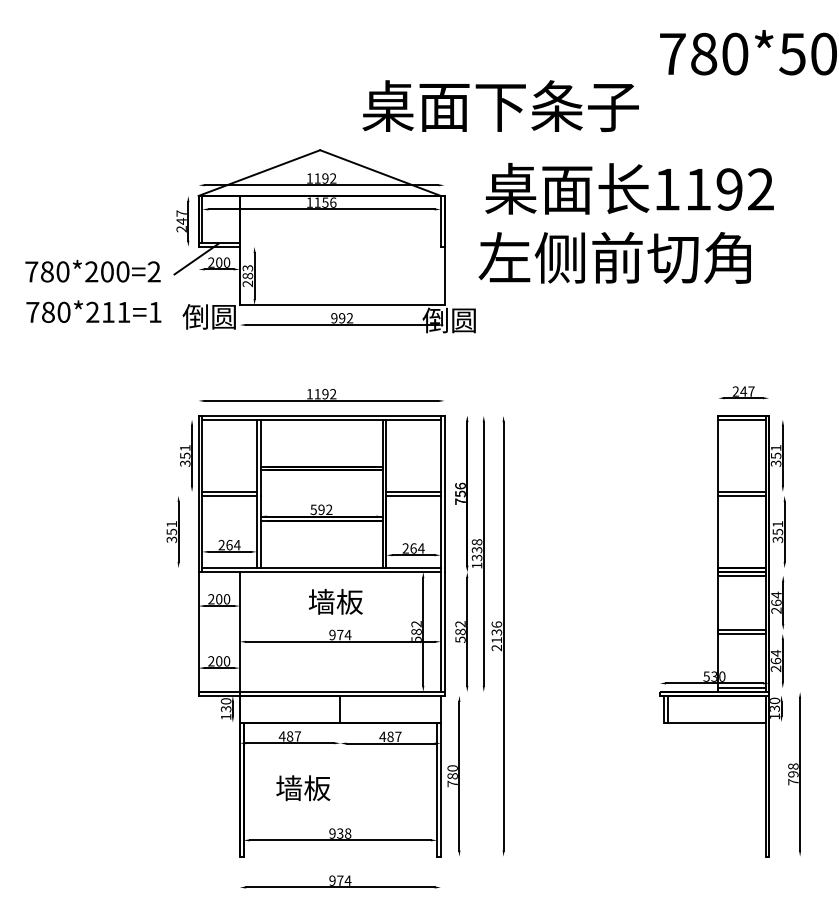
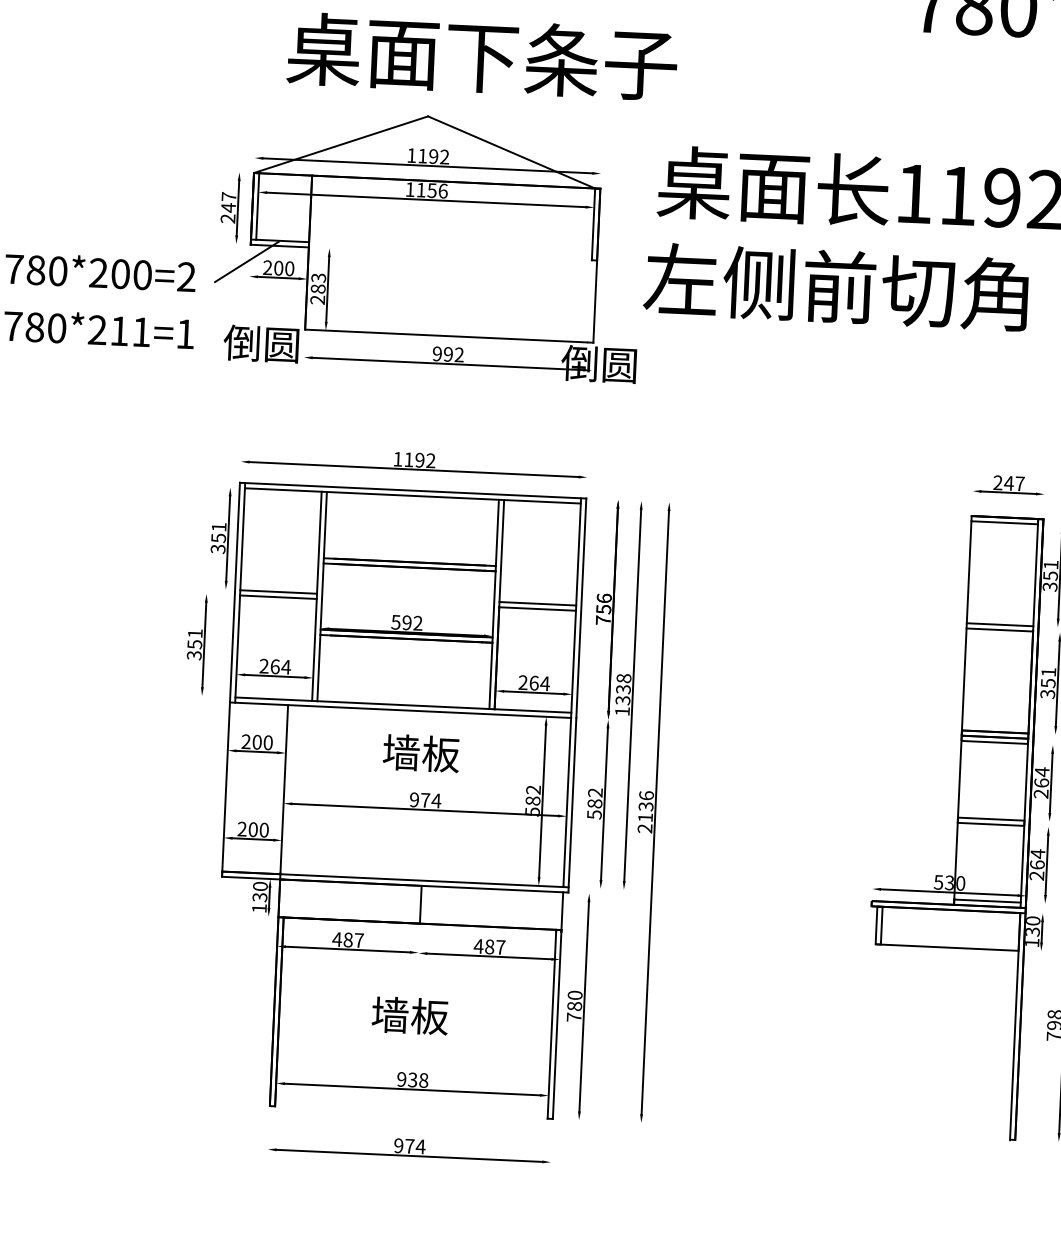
text: (500, 106) -> (482, 57), moved
text: (303, 788) -> (410, 1016), moved

